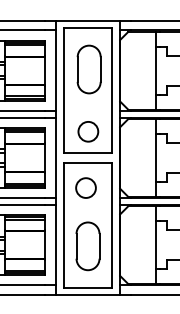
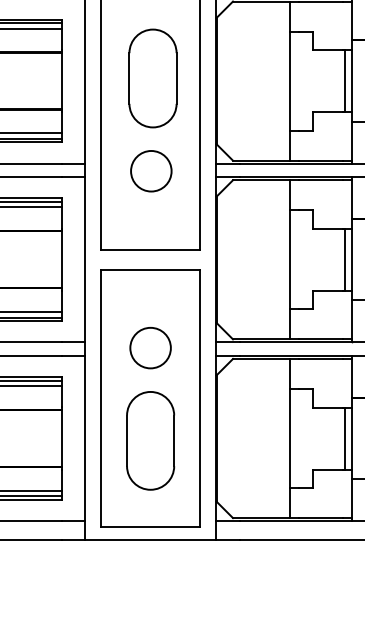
circle: (88, 131) -> (151, 170), moved
circle: (85, 187) -> (149, 346), moved

